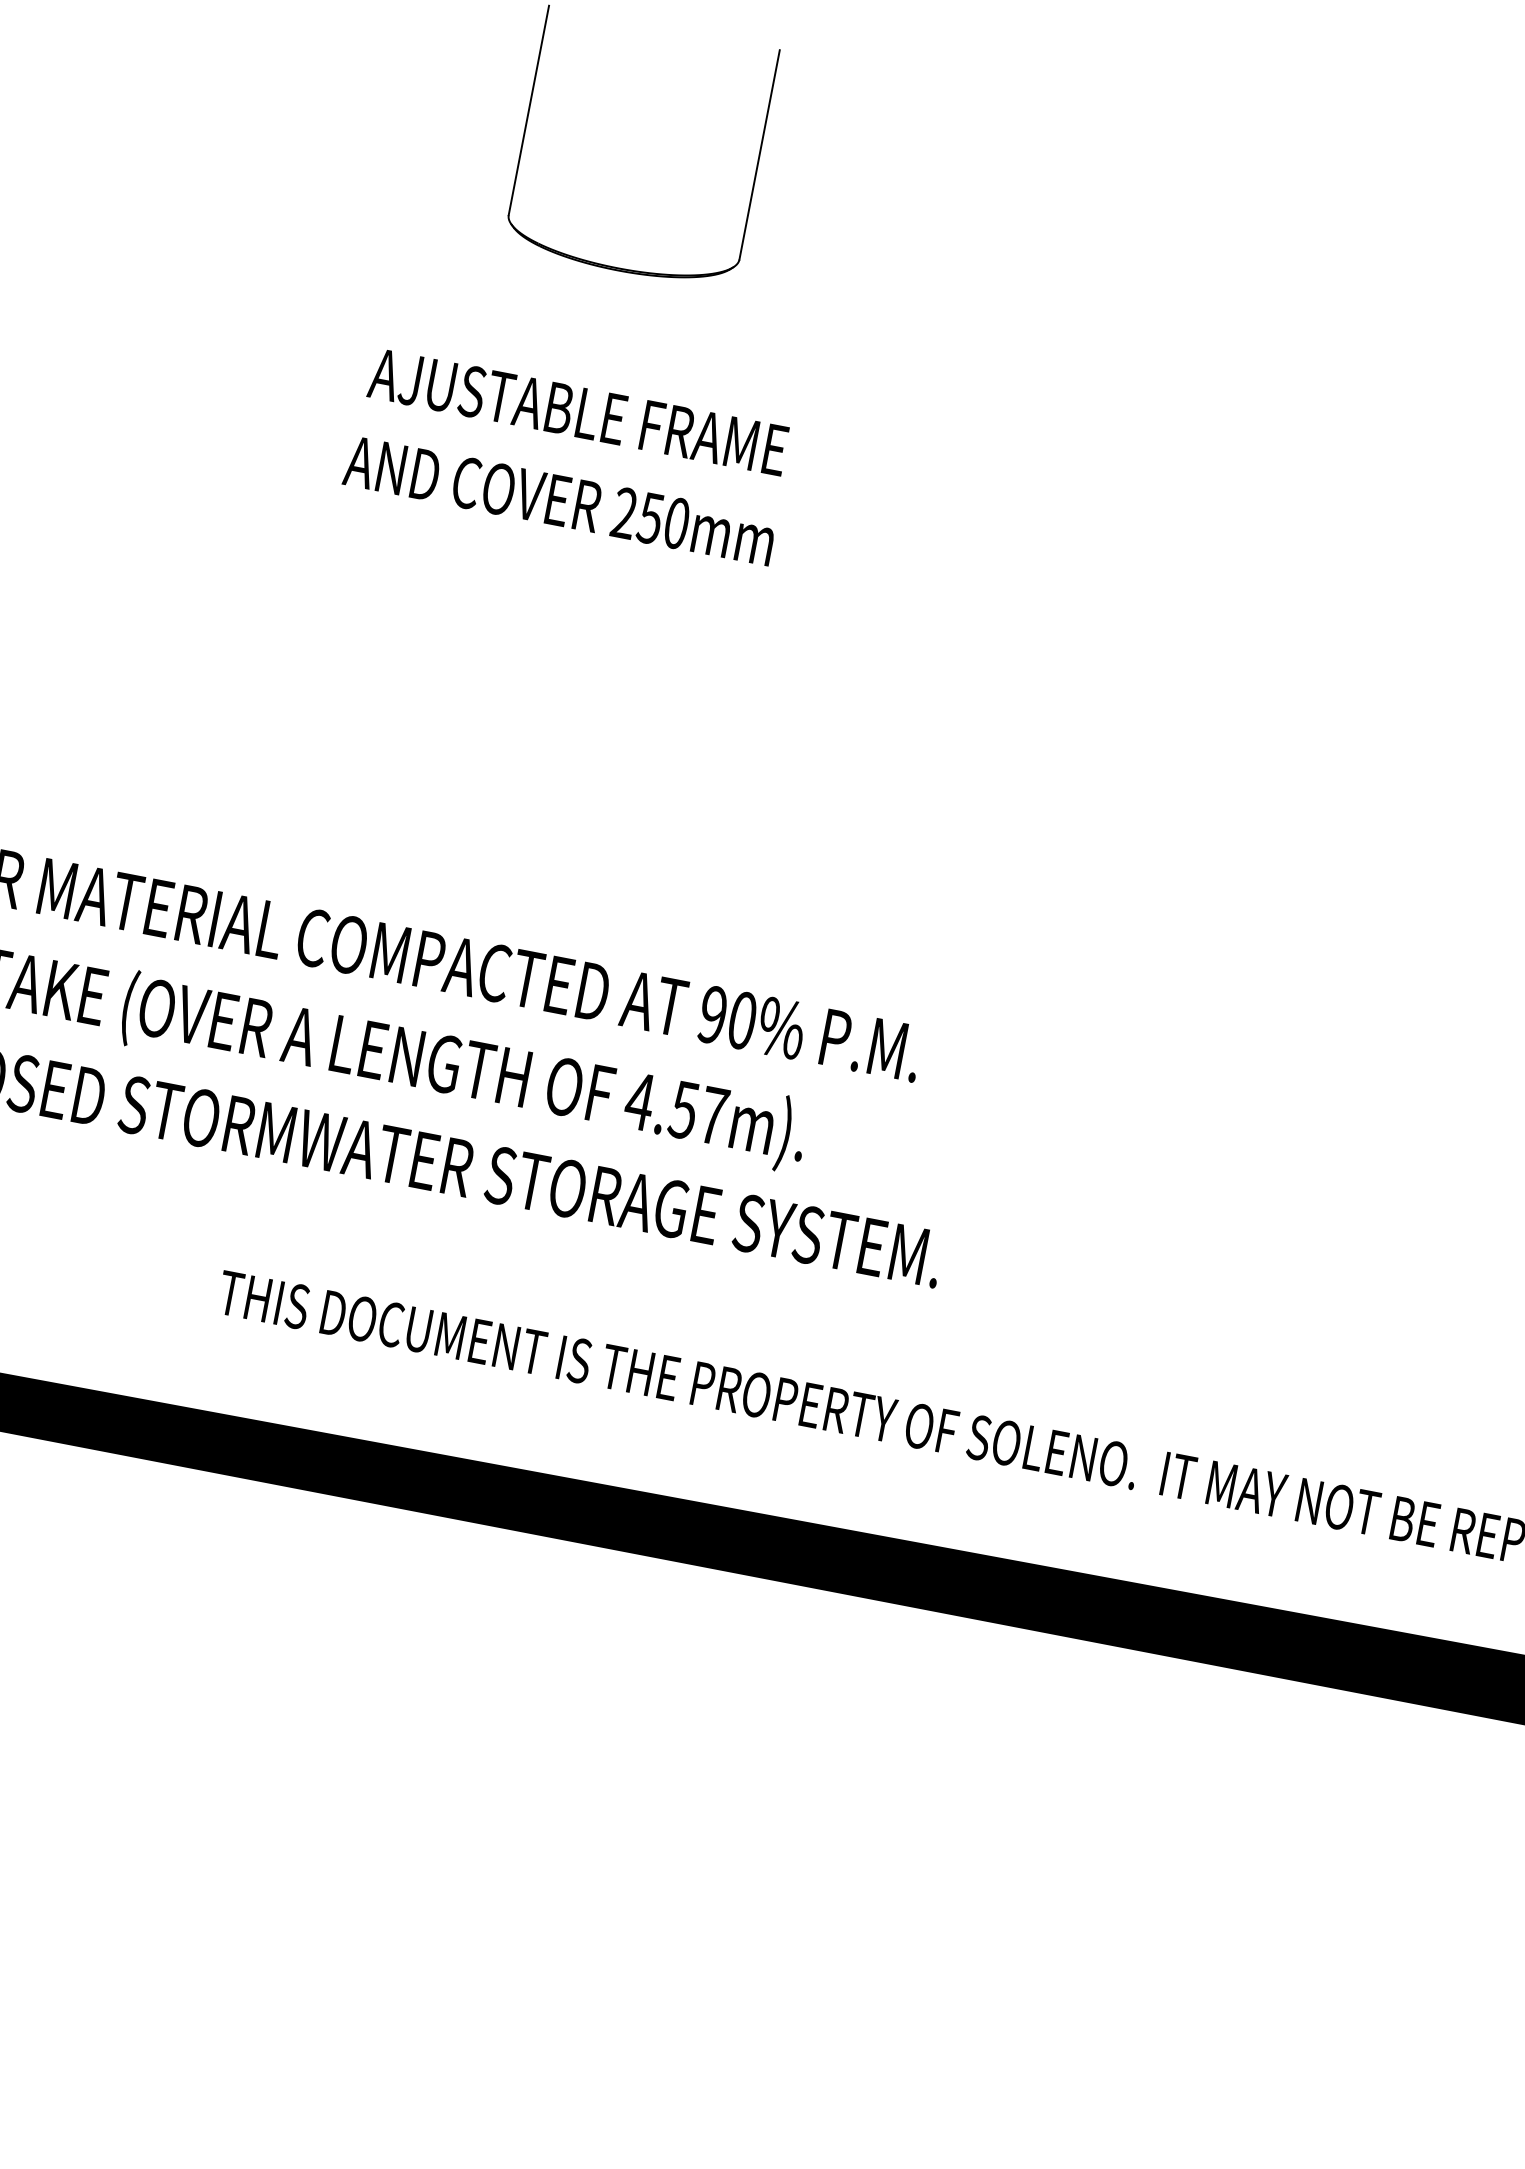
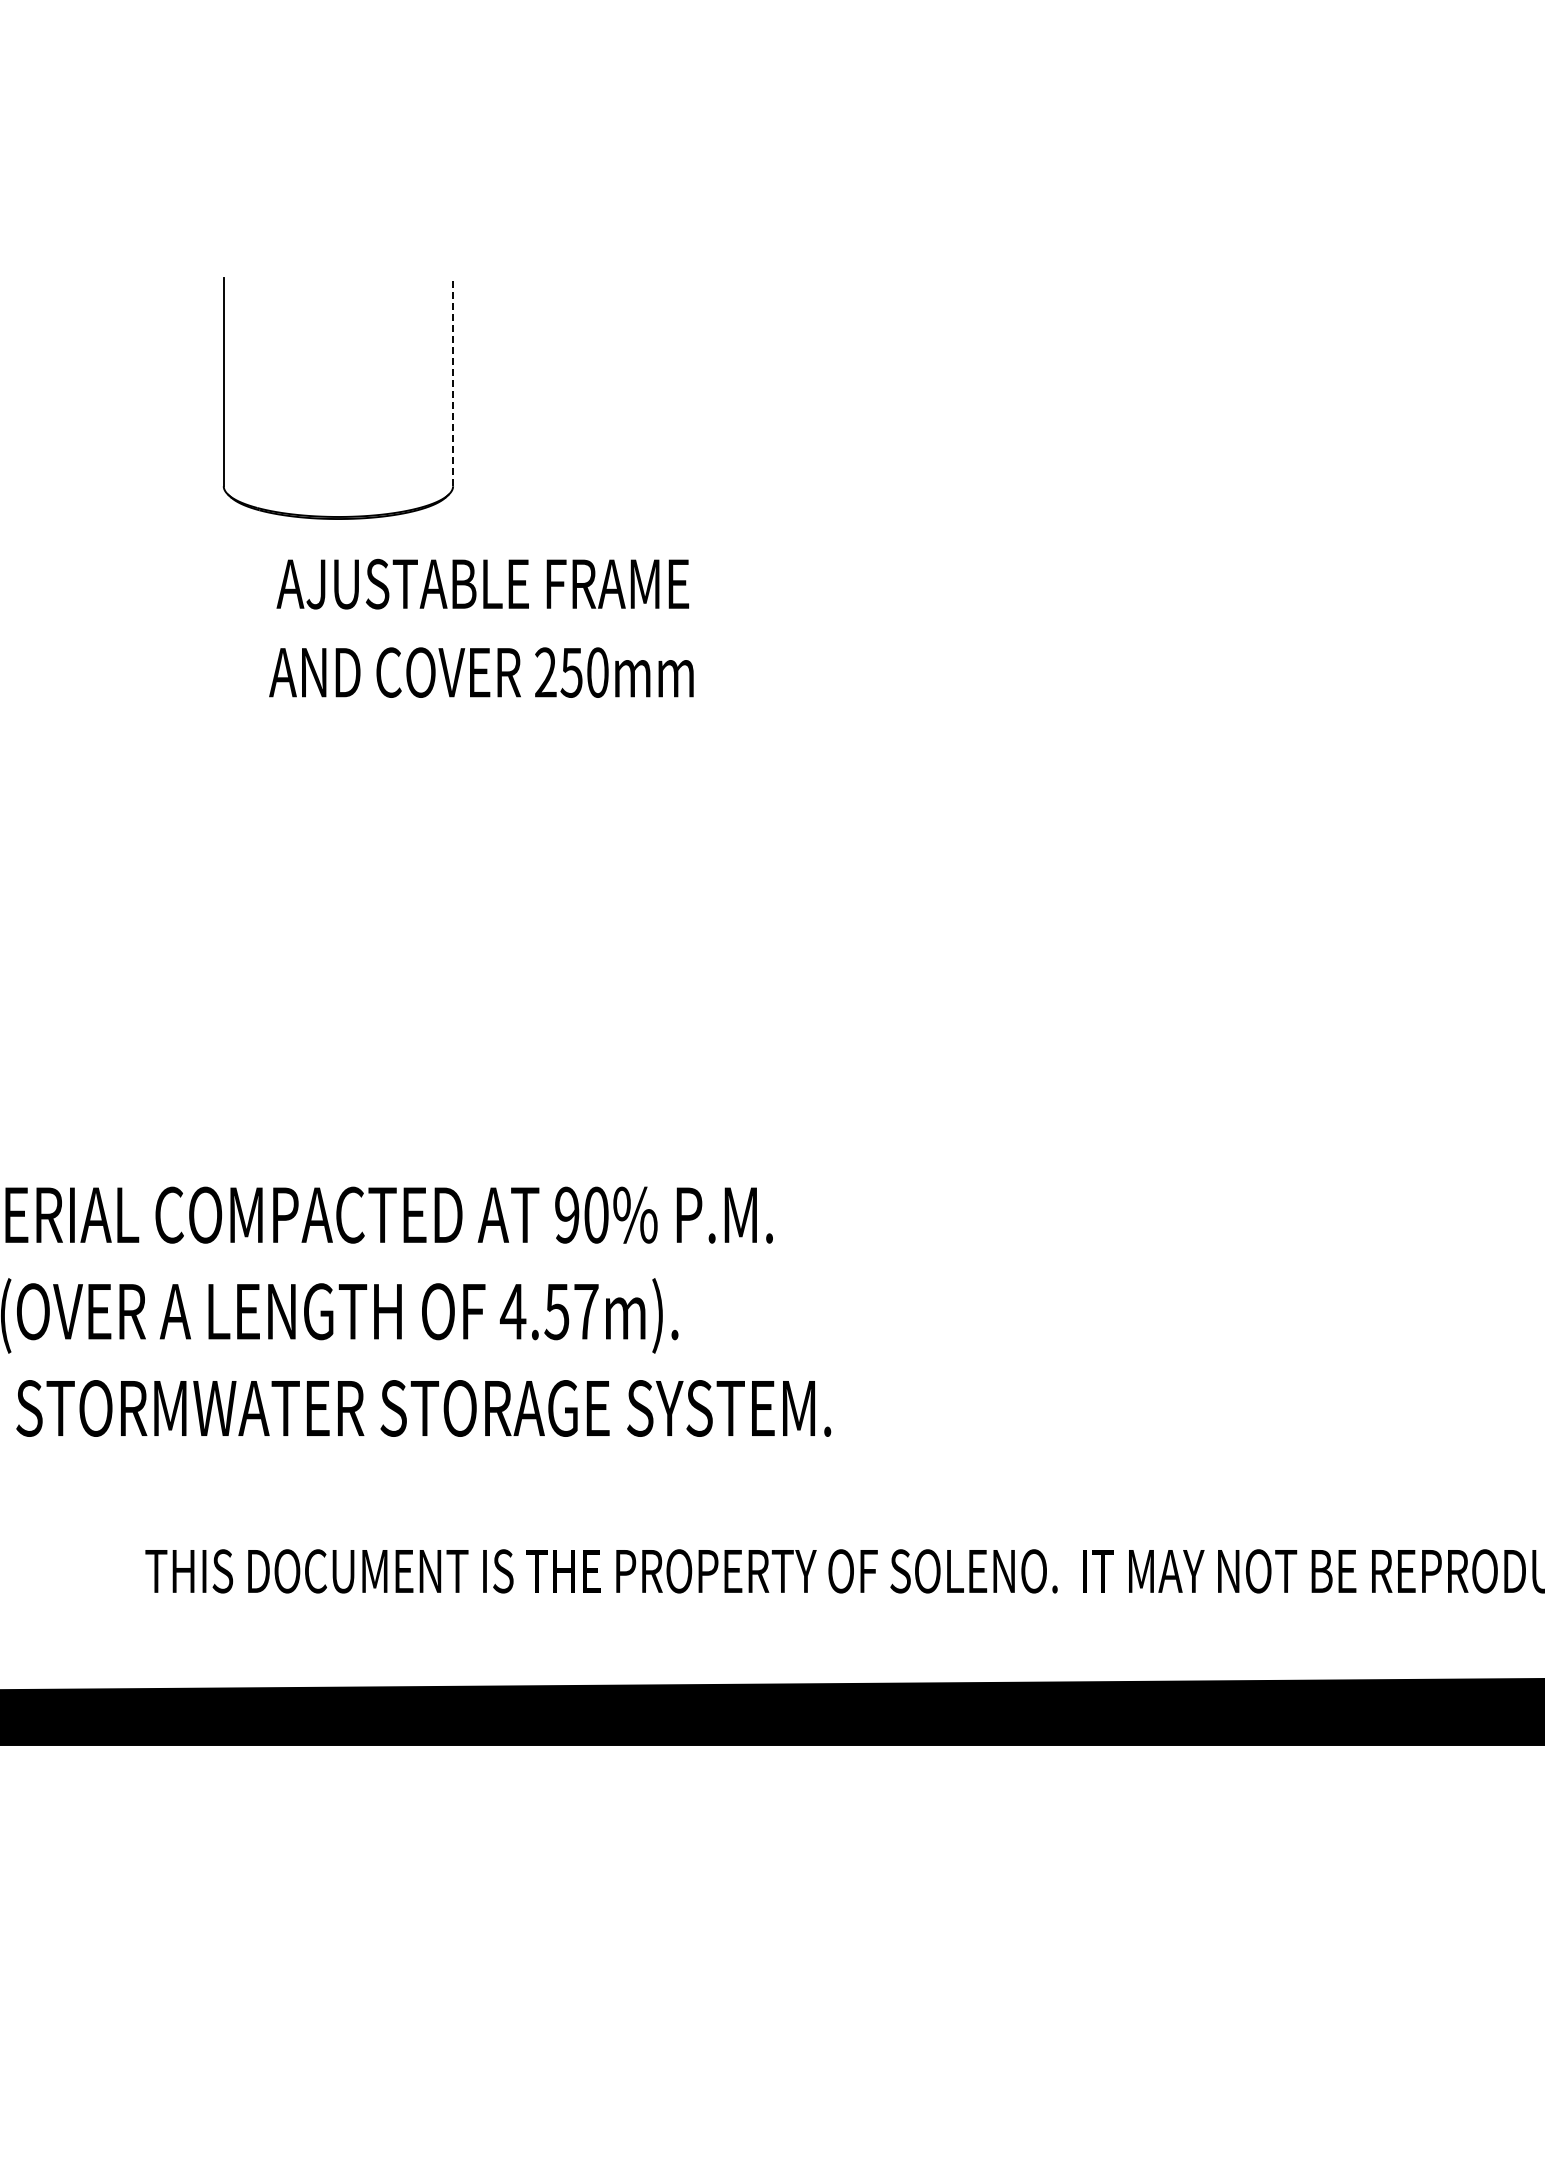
line: (760, 154) -> (453, 381), solid -> dashed
text: (568, 455) -> (481, 627), moved

